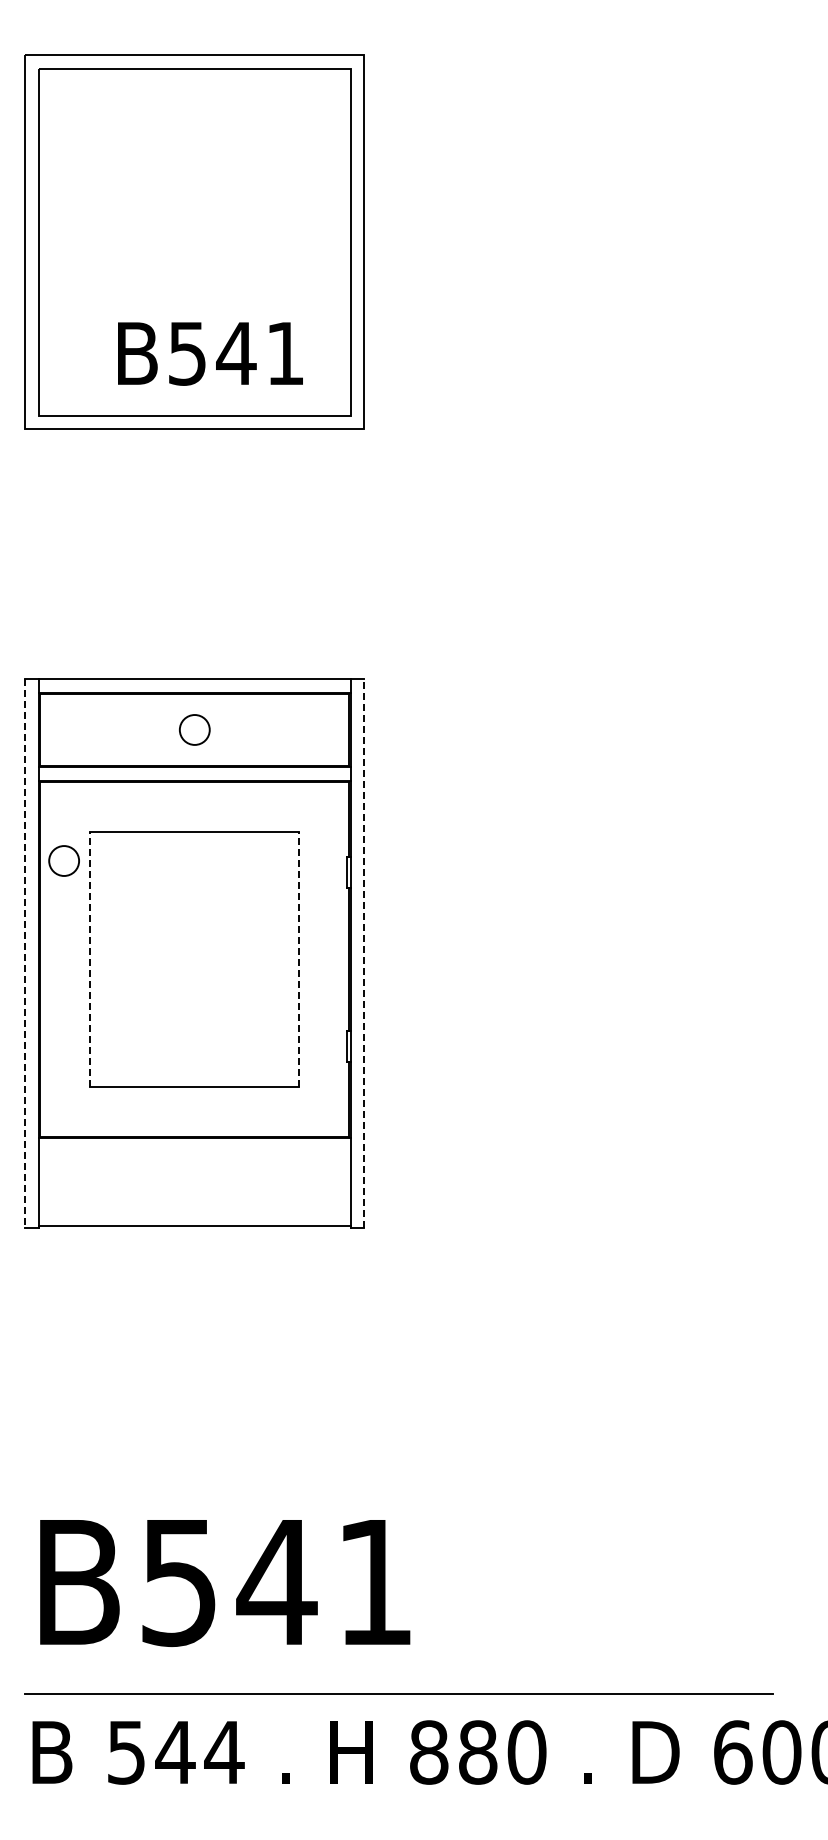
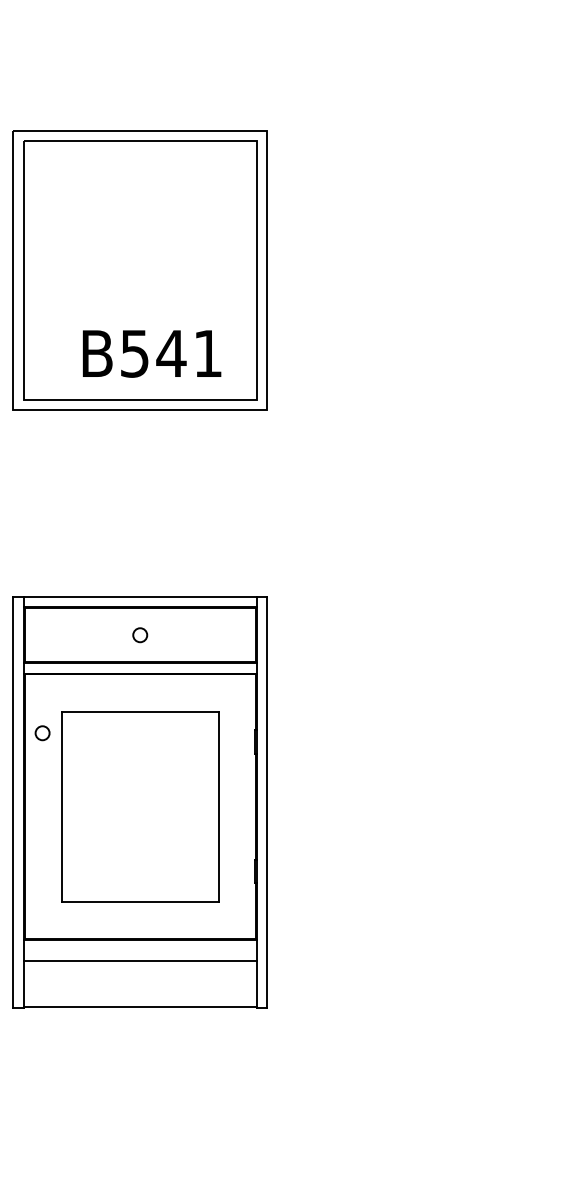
circle: (194, 729) -> (140, 634), size x0.62
circle: (63, 860) -> (42, 732), size x0.62
line: (364, 952) -> (267, 801), dashed -> solid
line: (25, 953) -> (13, 802), dashed -> solid
line: (89, 958) -> (61, 806), dashed -> solid
line: (299, 958) -> (218, 806), dashed -> solid
line: (194, 1165) -> (140, 961), added

